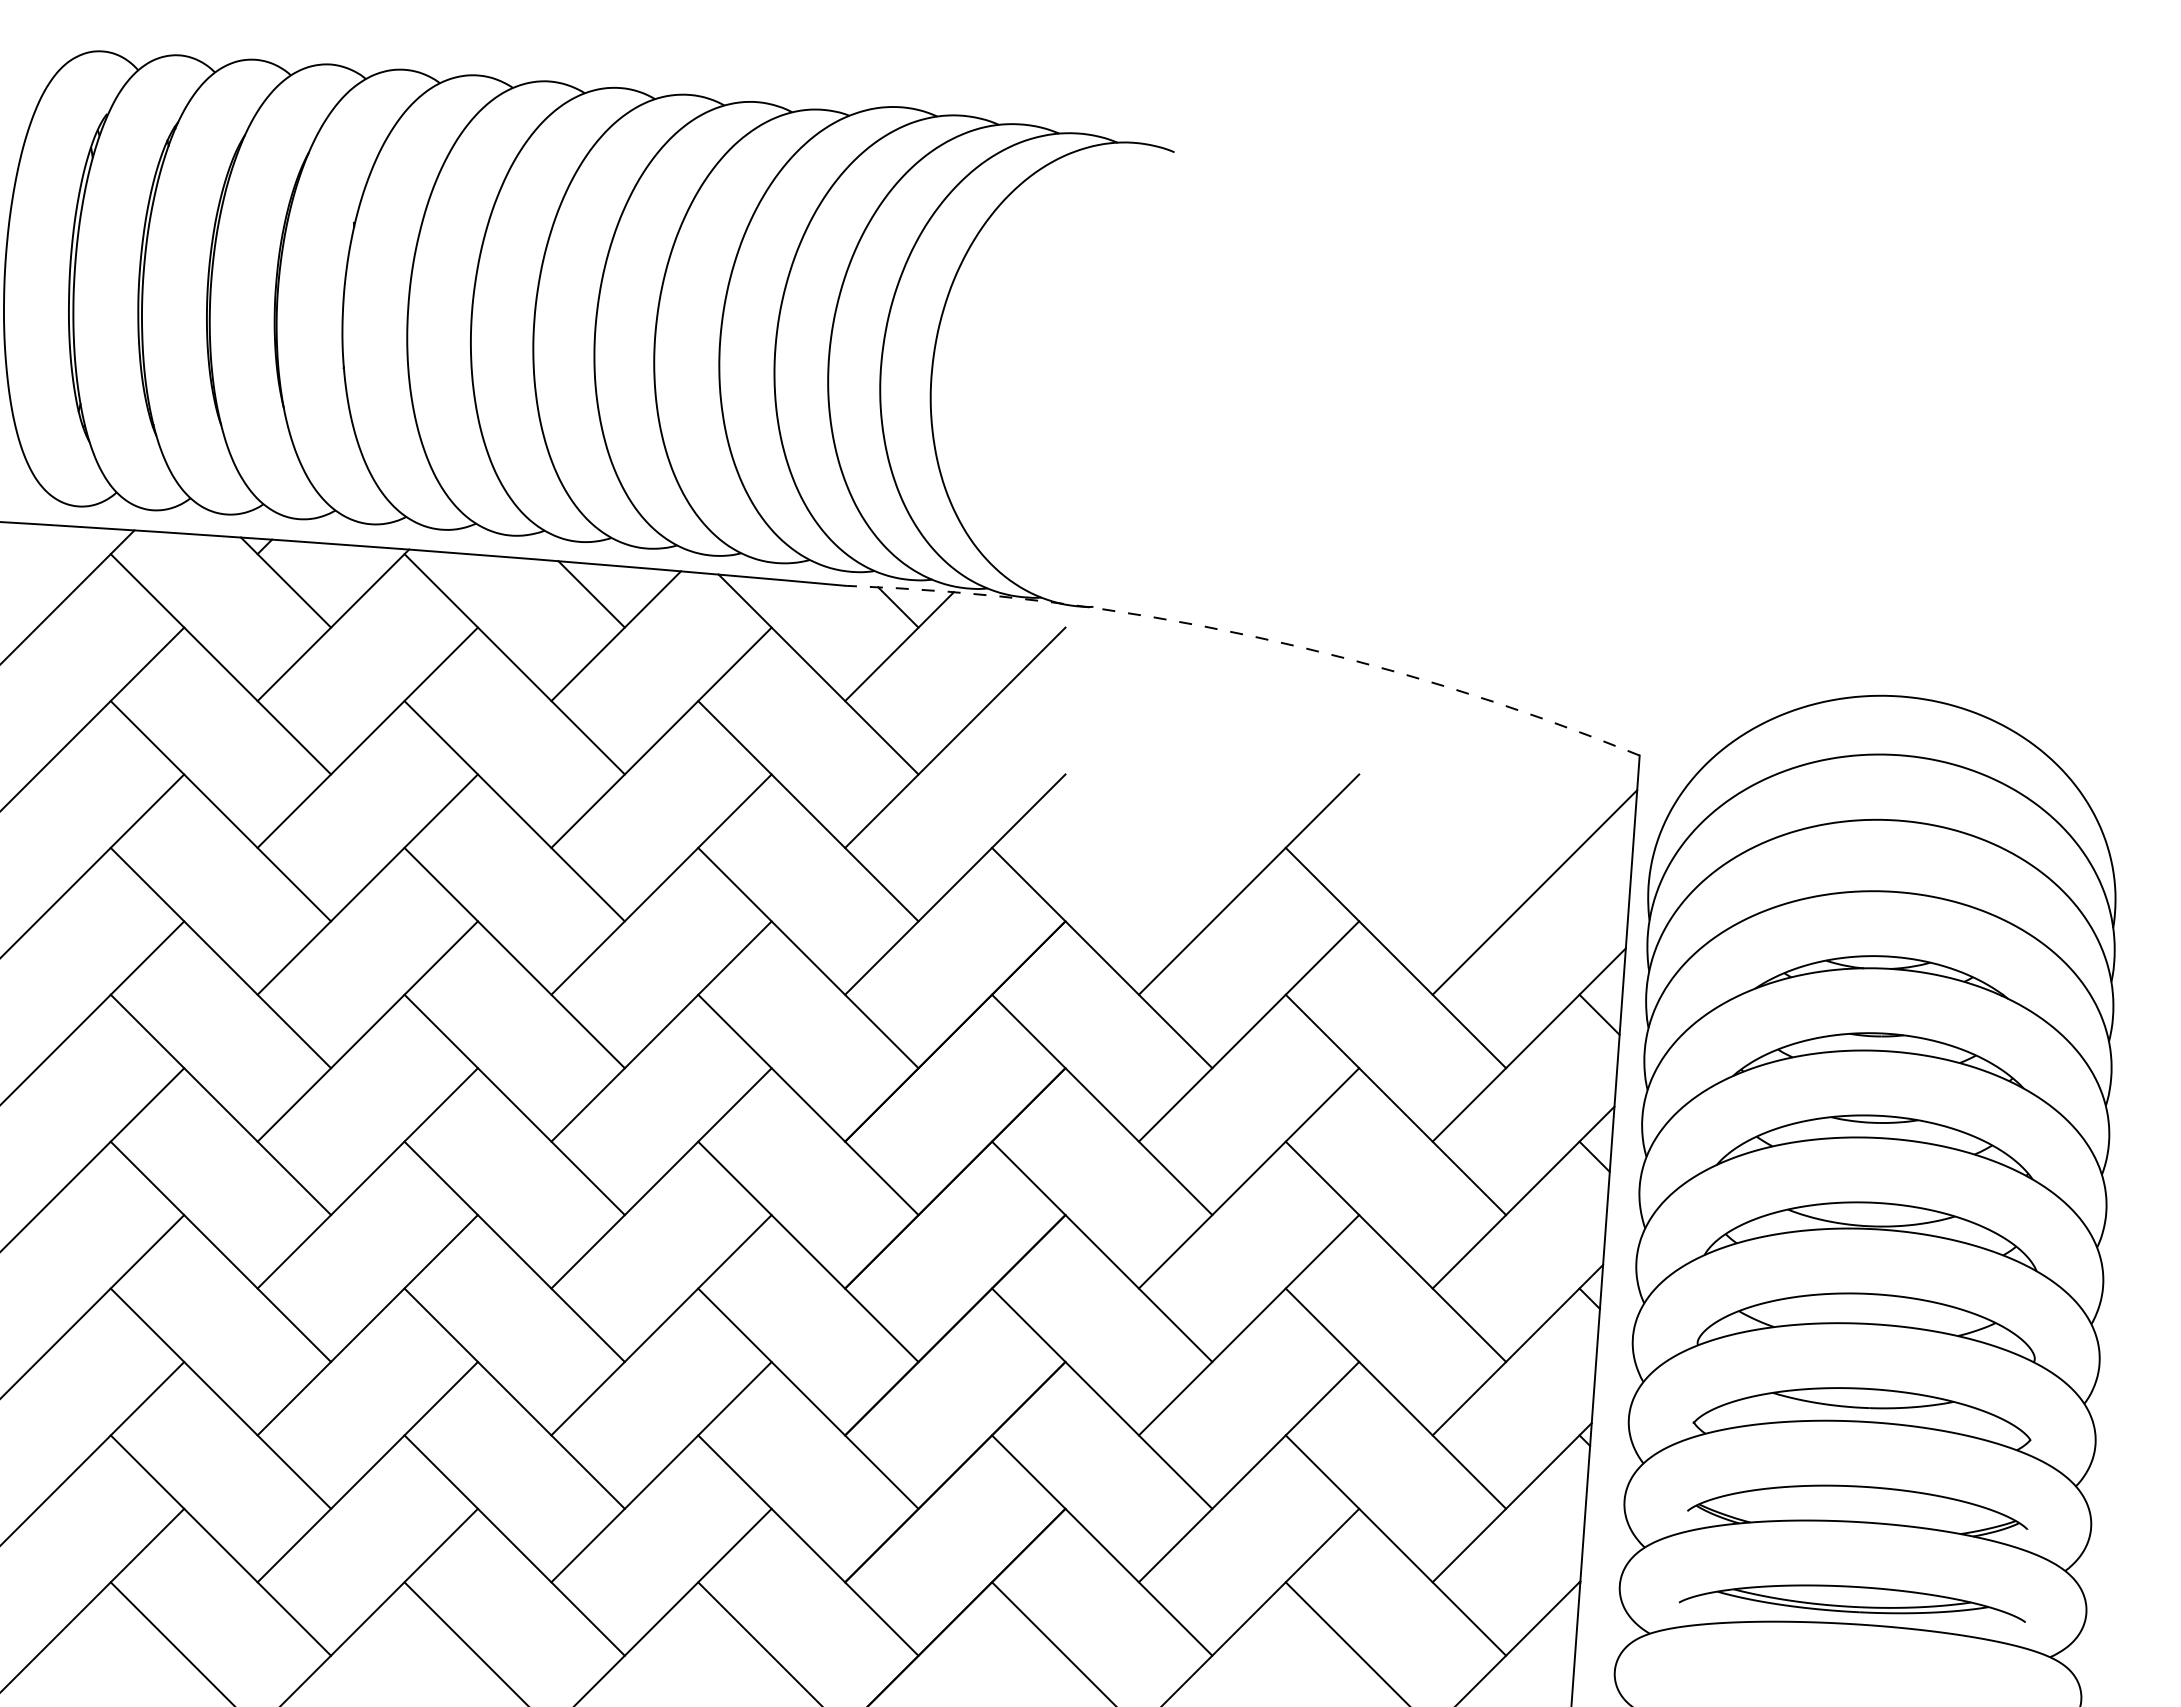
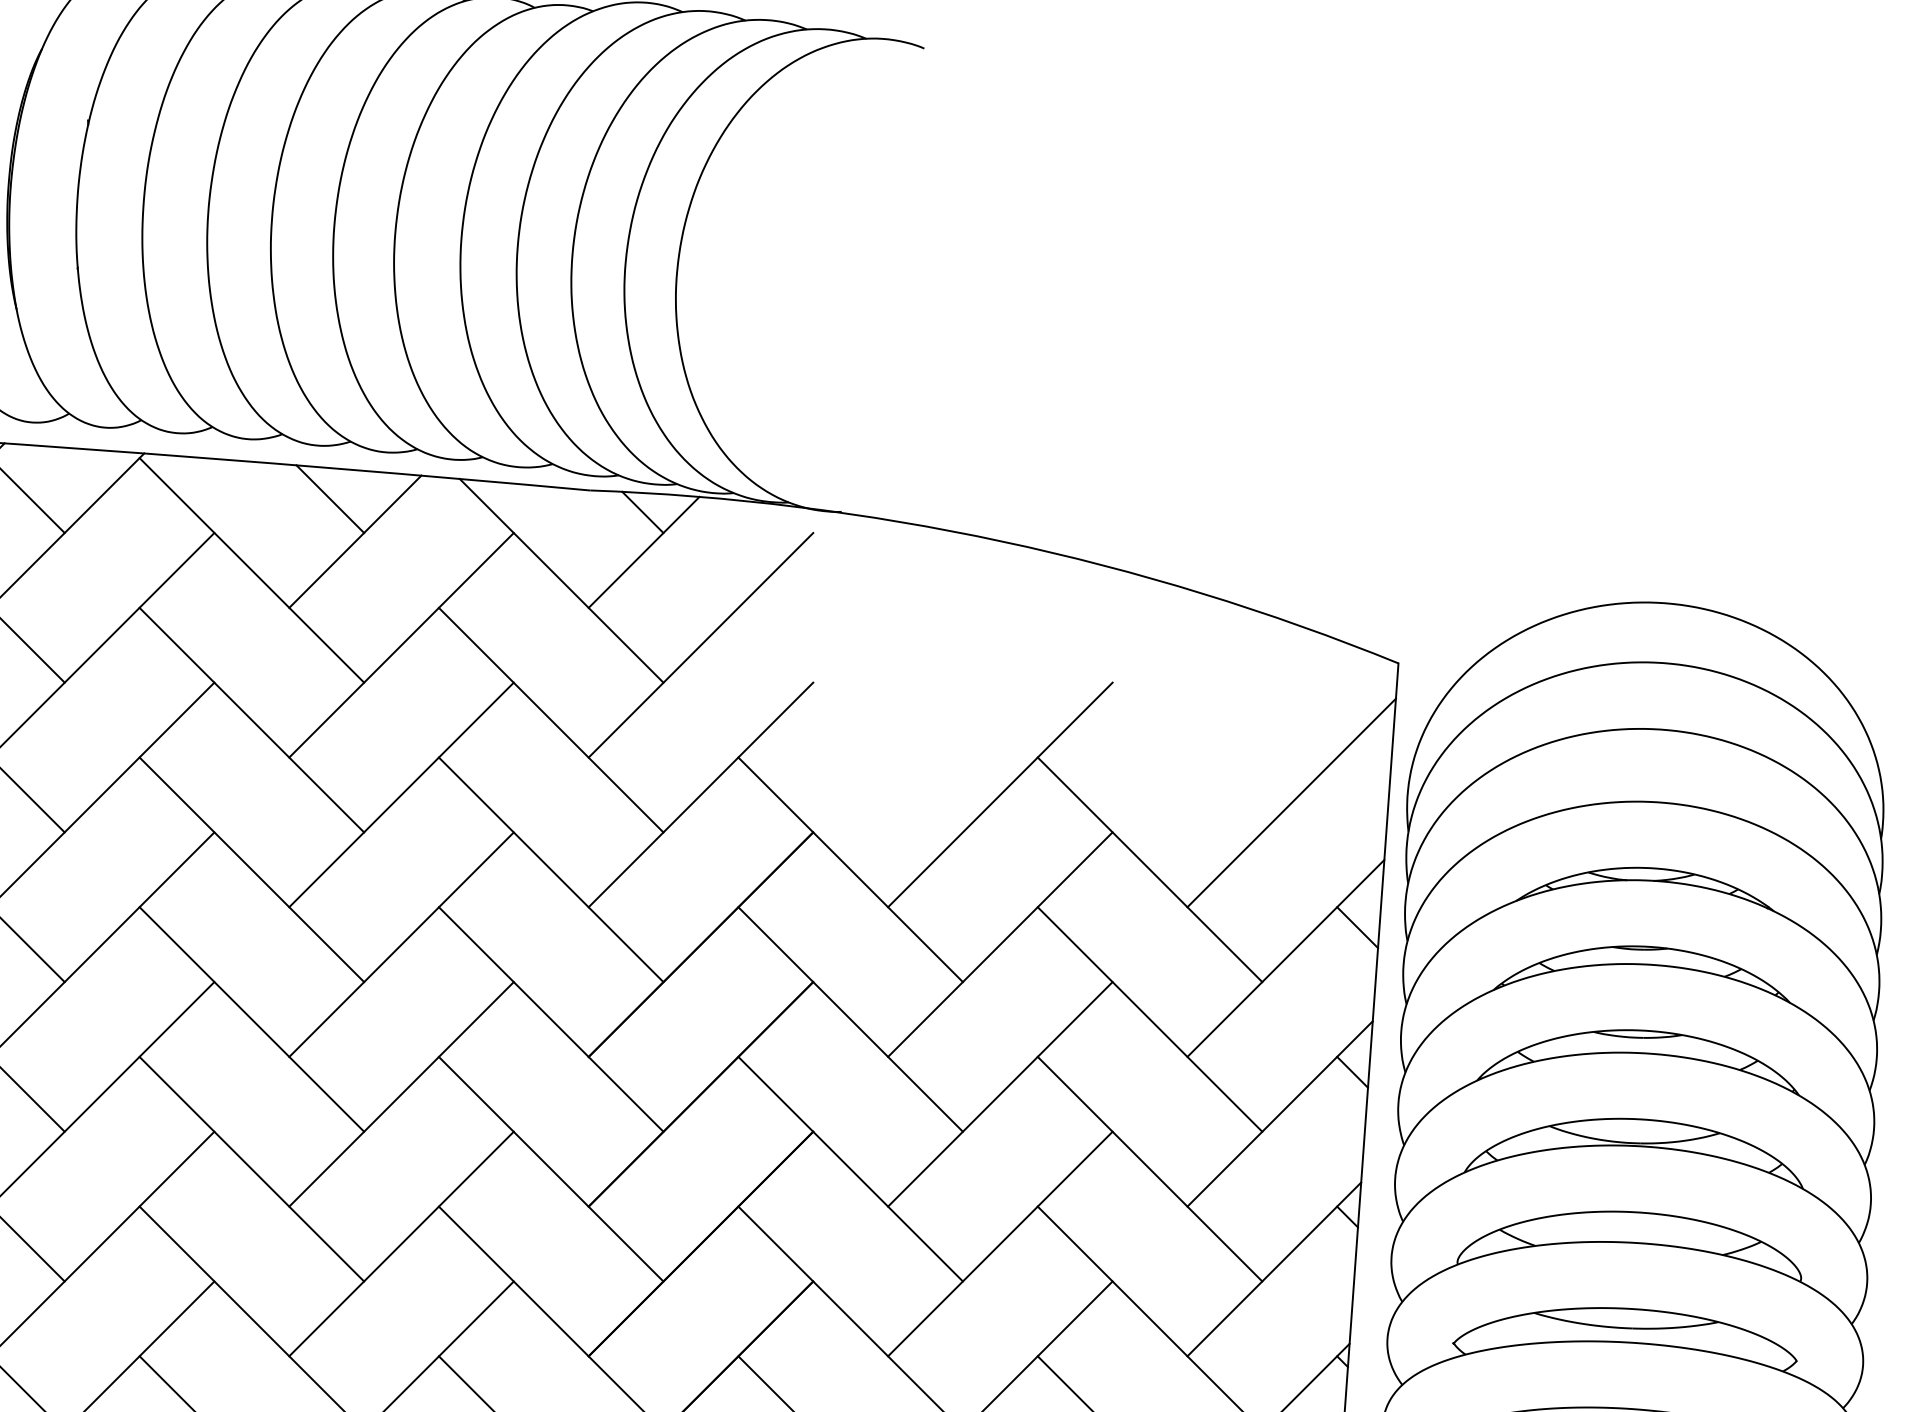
arc: (1250, 635) -> (1001, 541), dashed -> solid

